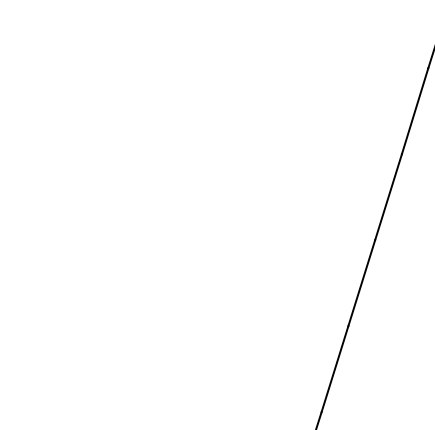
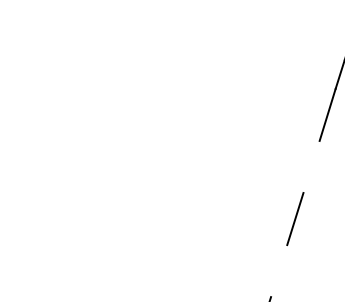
line: (388, 196) -> (311, 166), removed
line: (335, 369) -> (279, 271), removed

